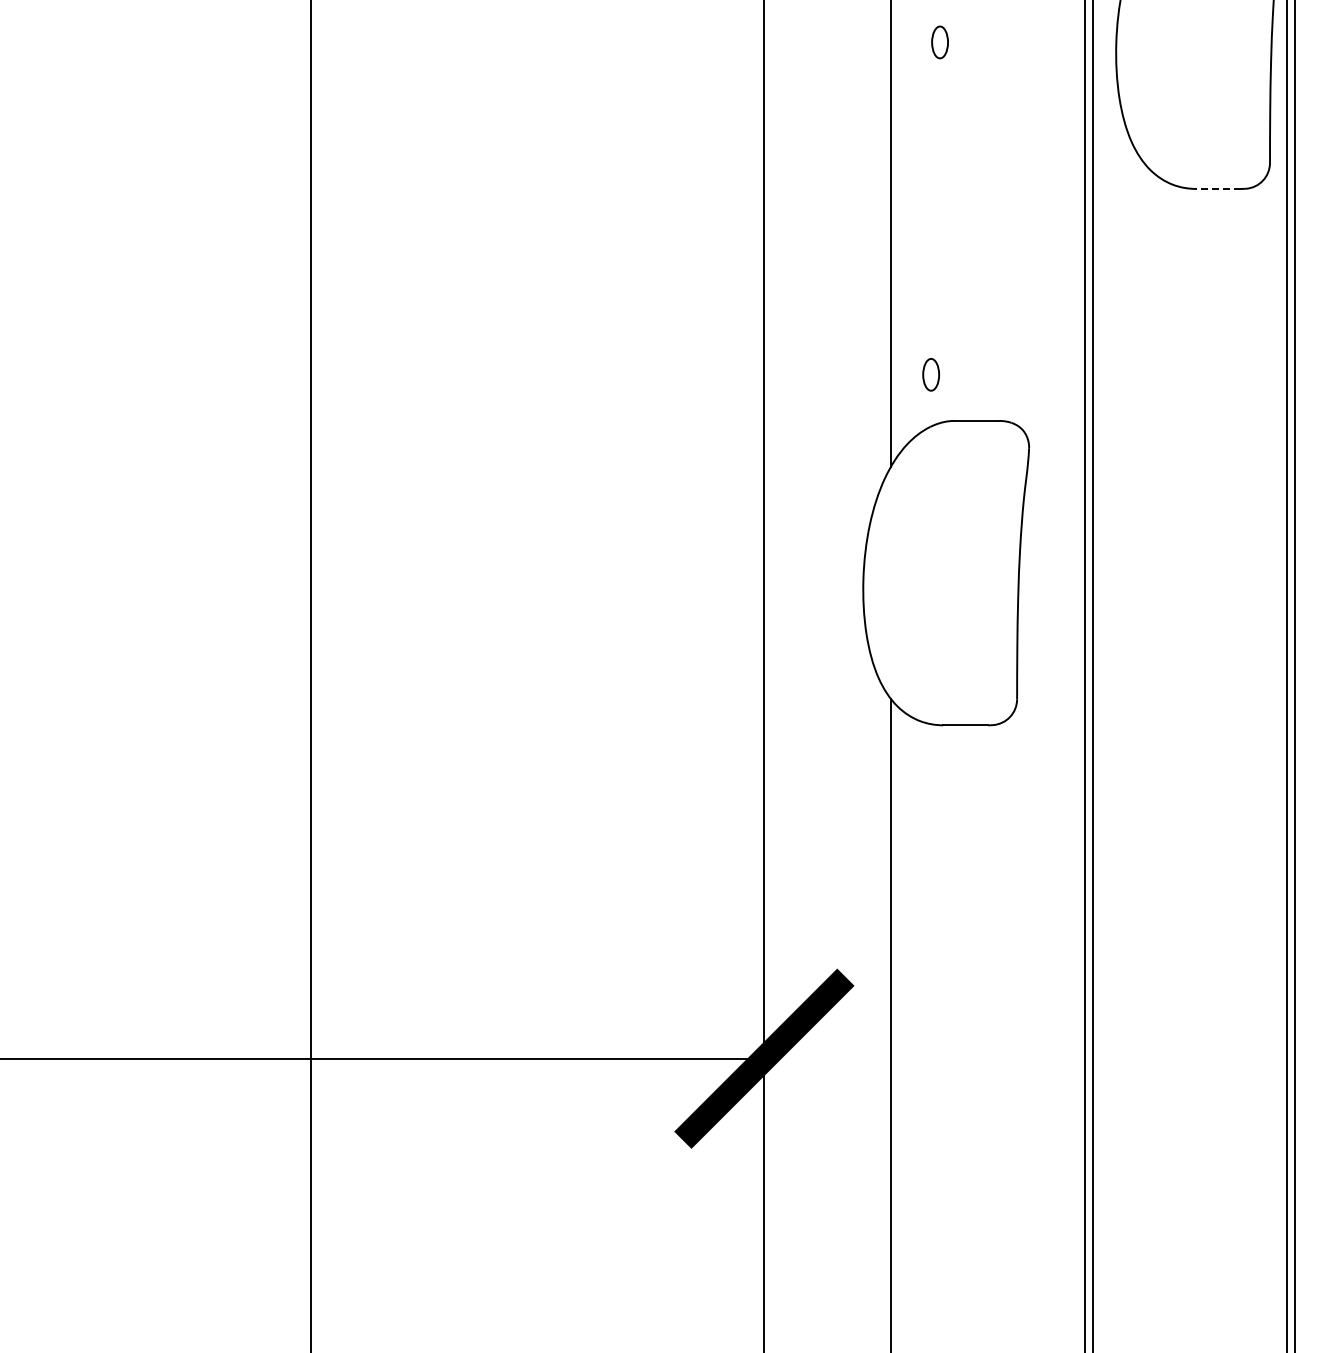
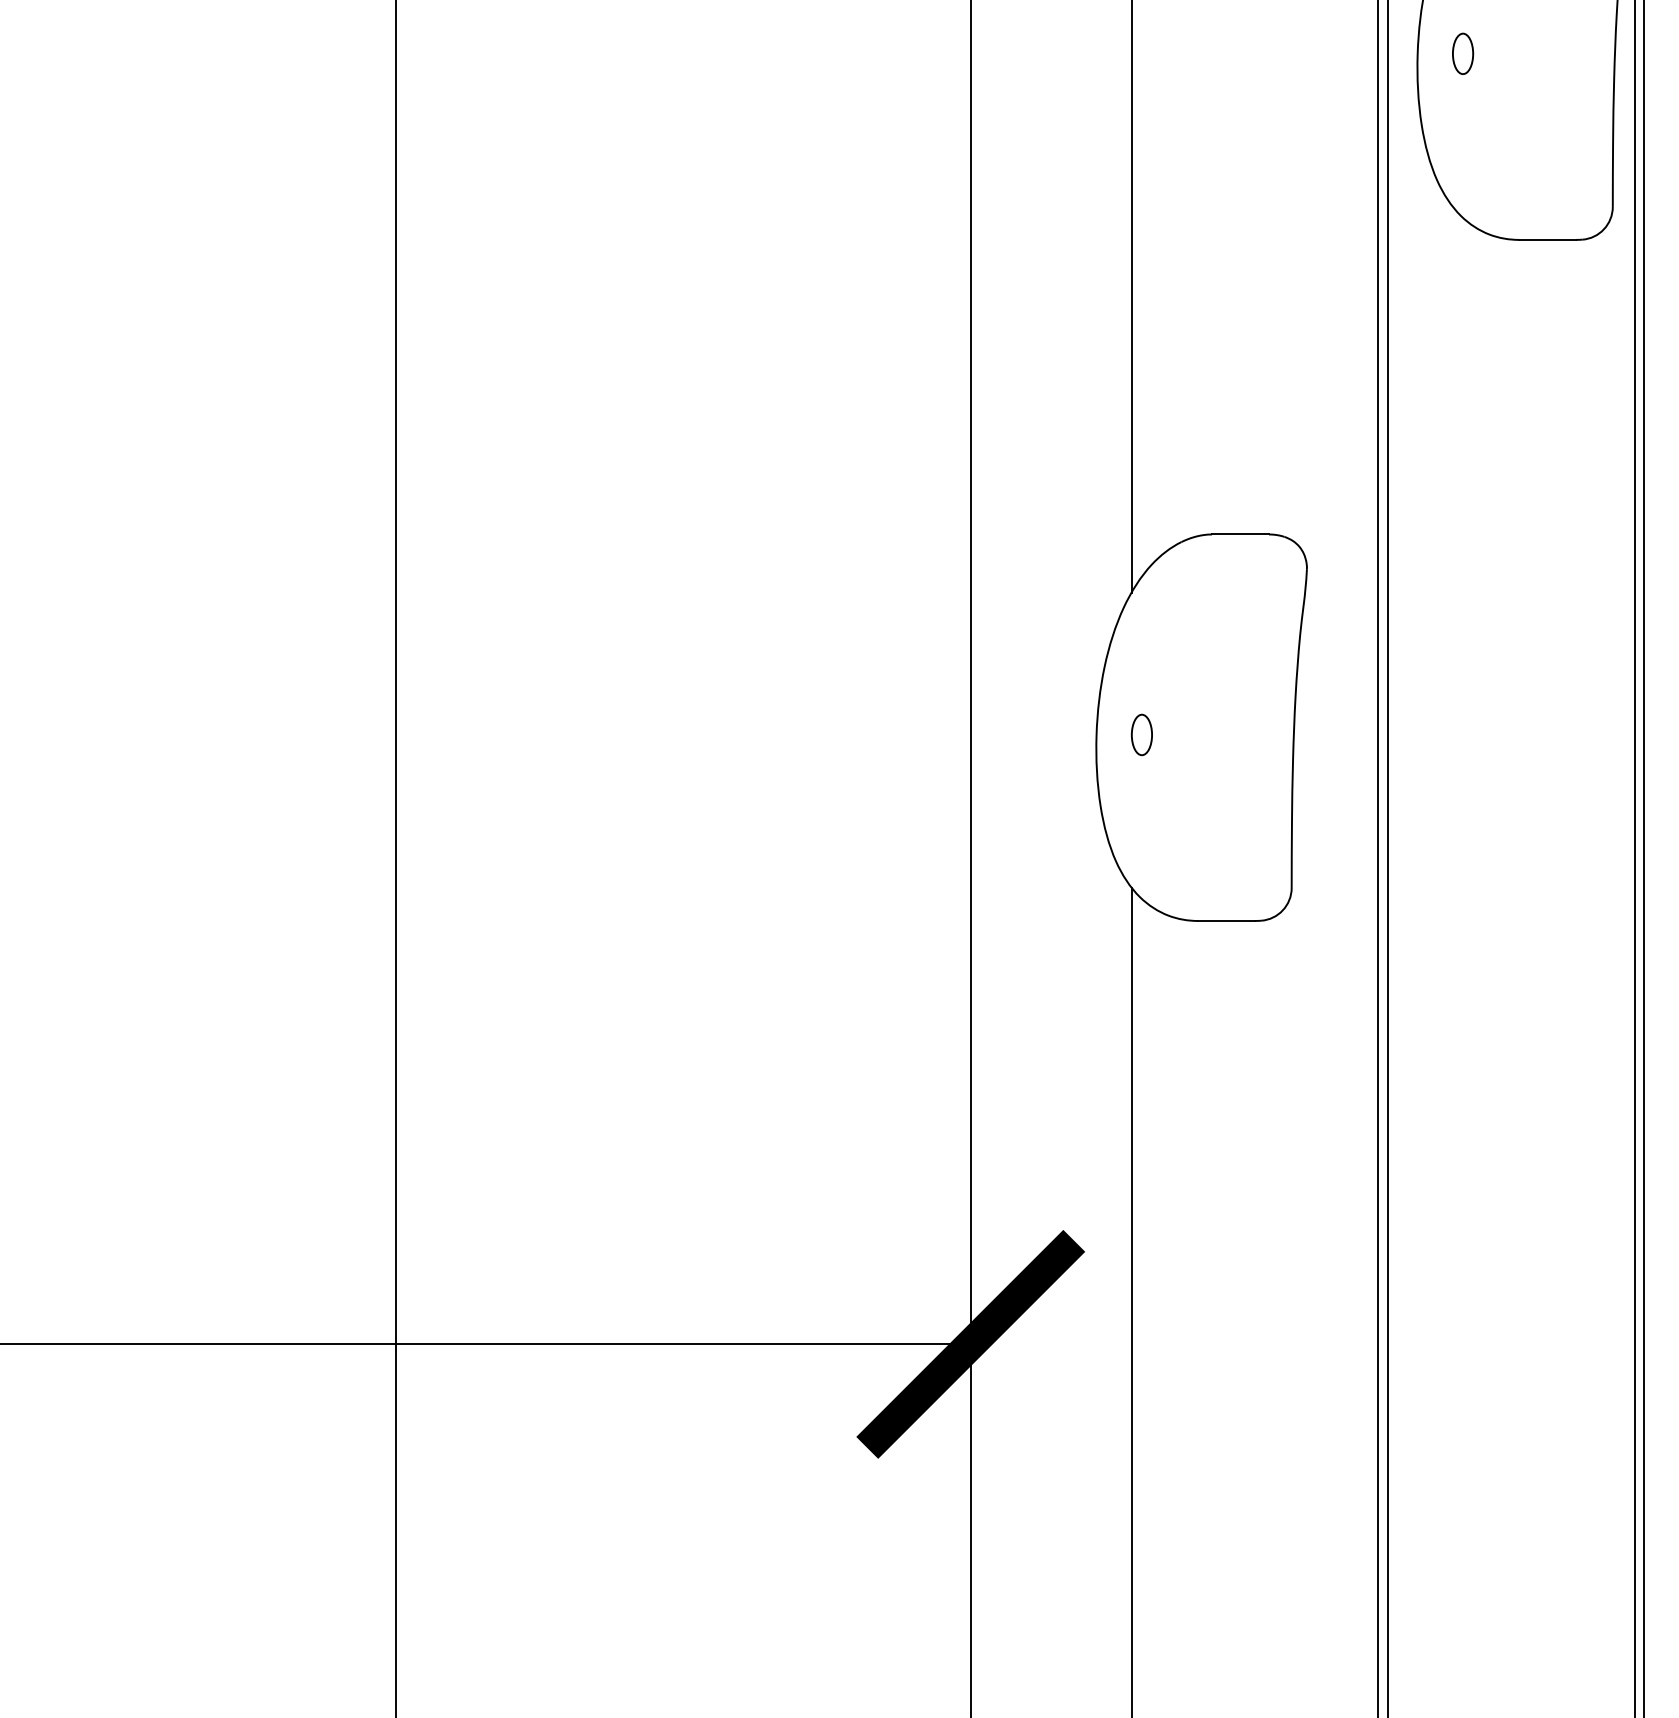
part: (939, 42) -> (1462, 53), moved
line: (1218, 188) -> (1547, 239), dashed -> solid
part: (930, 374) -> (1141, 734), moved

